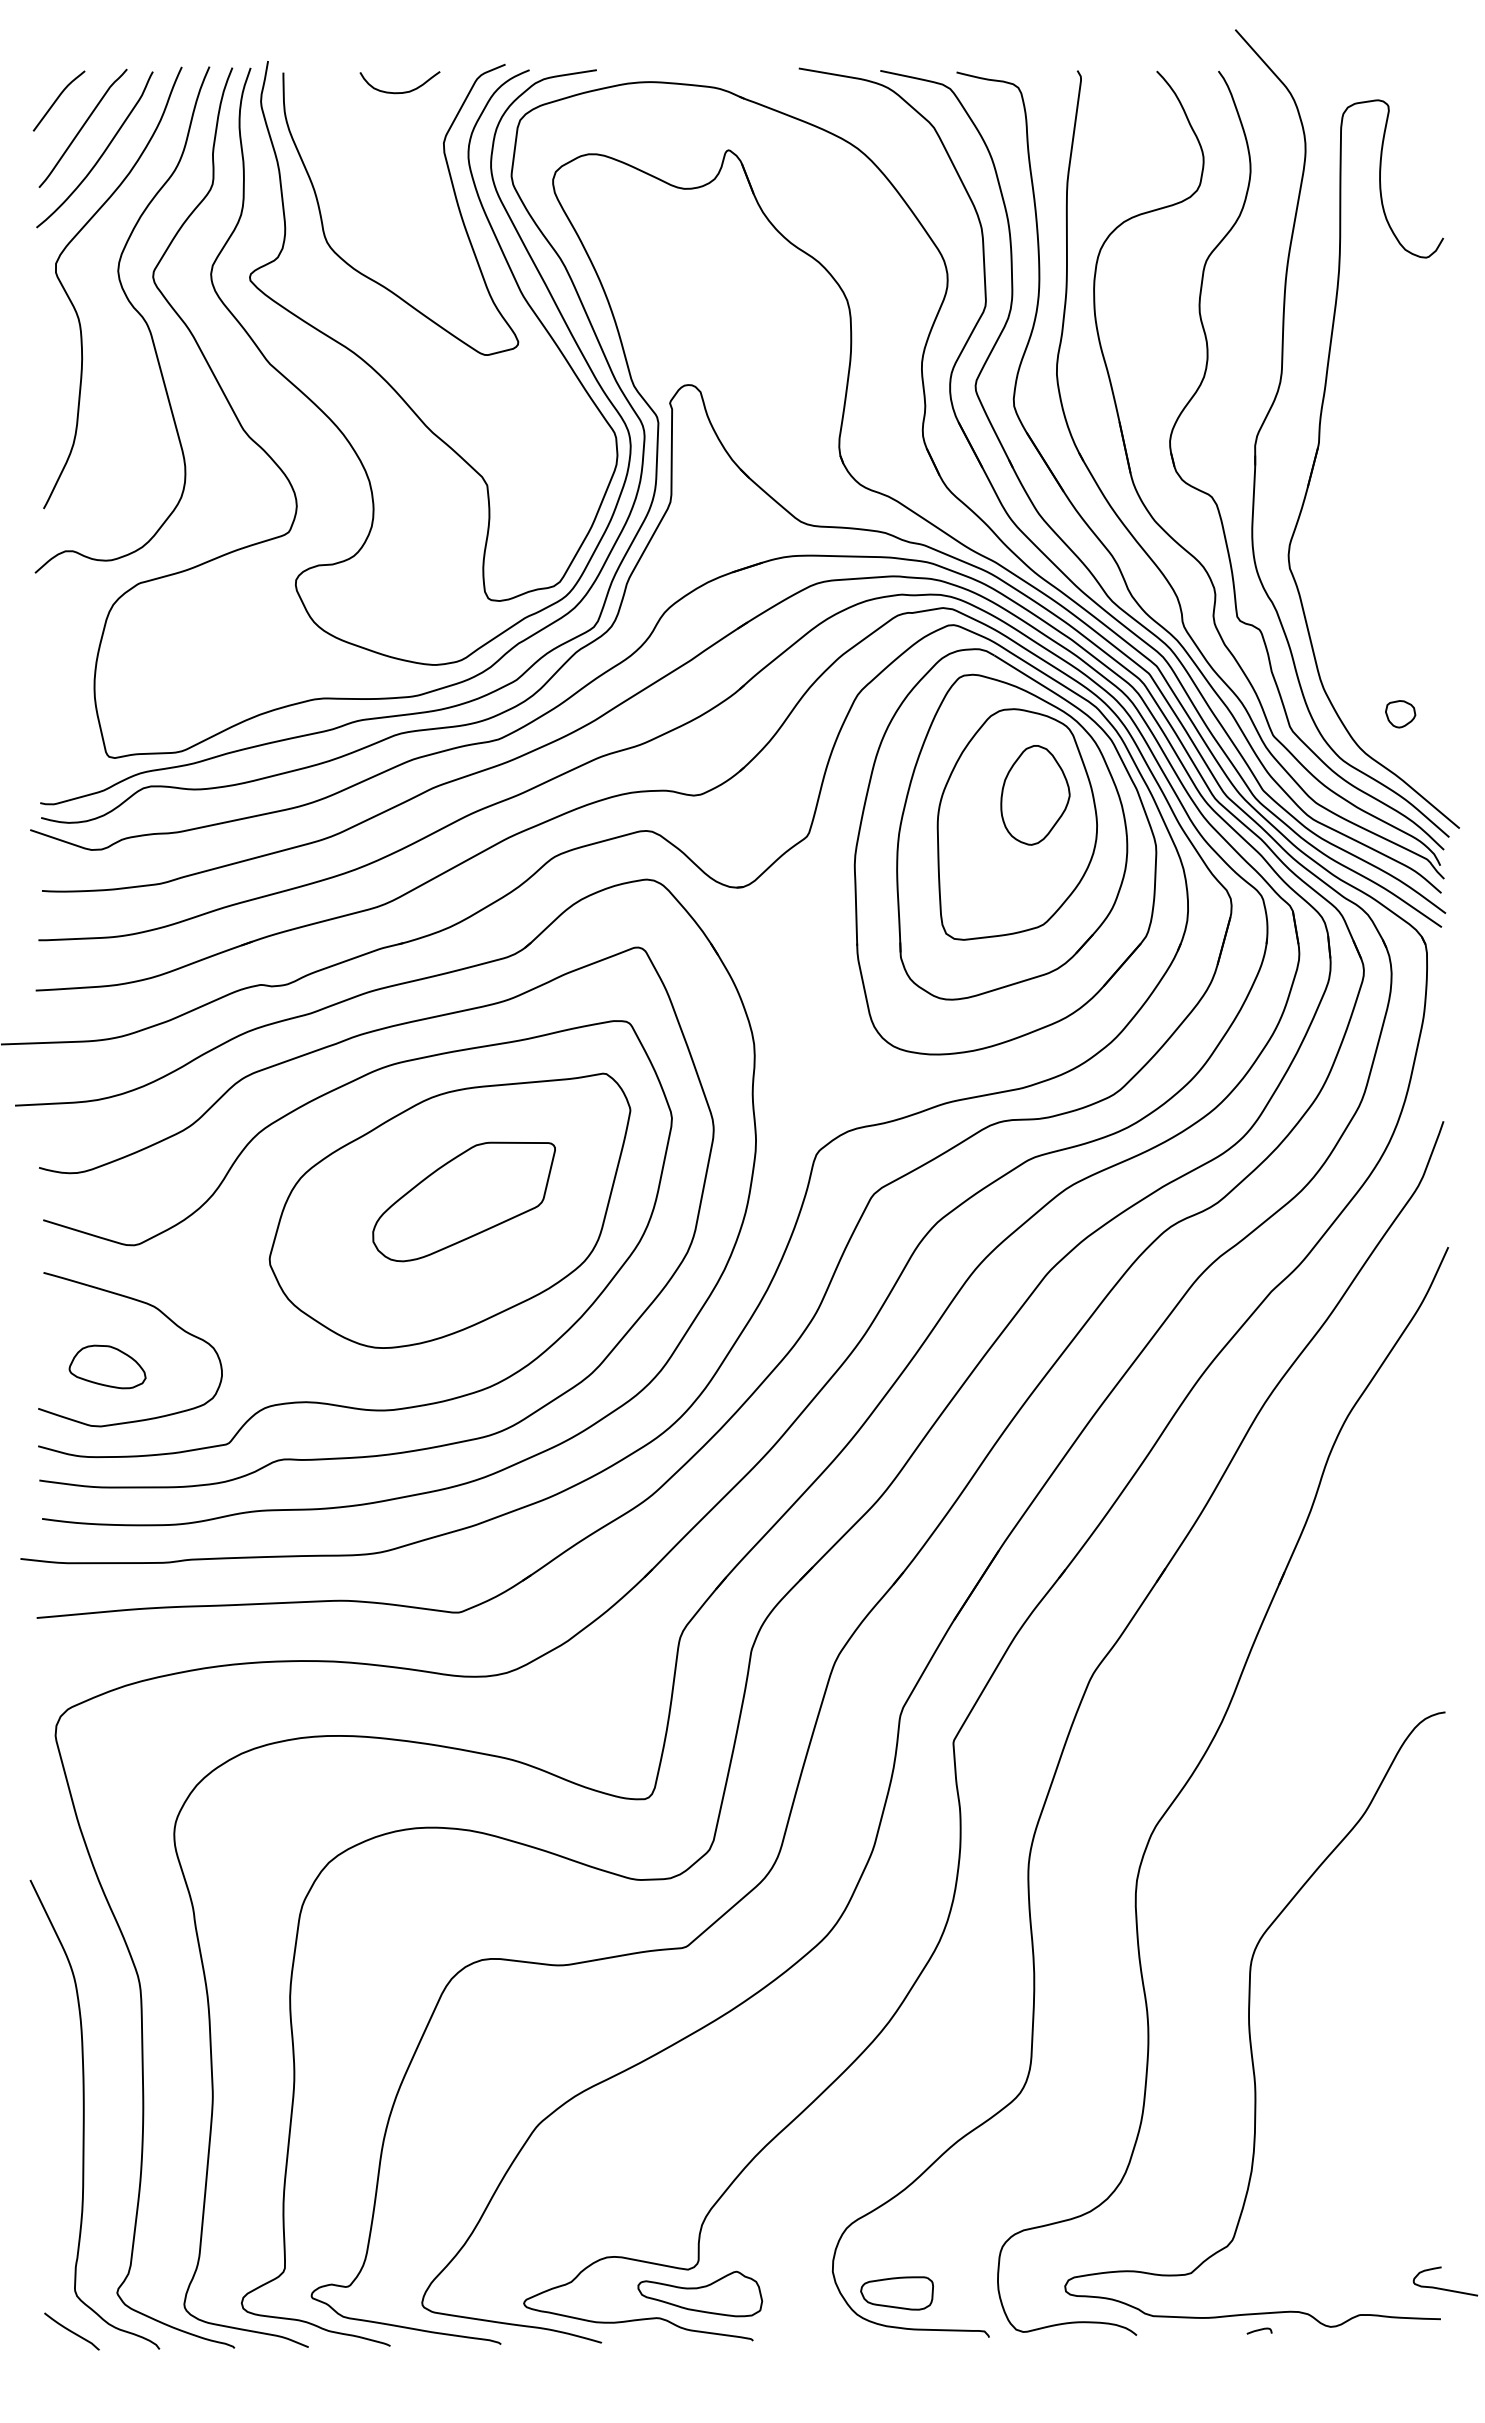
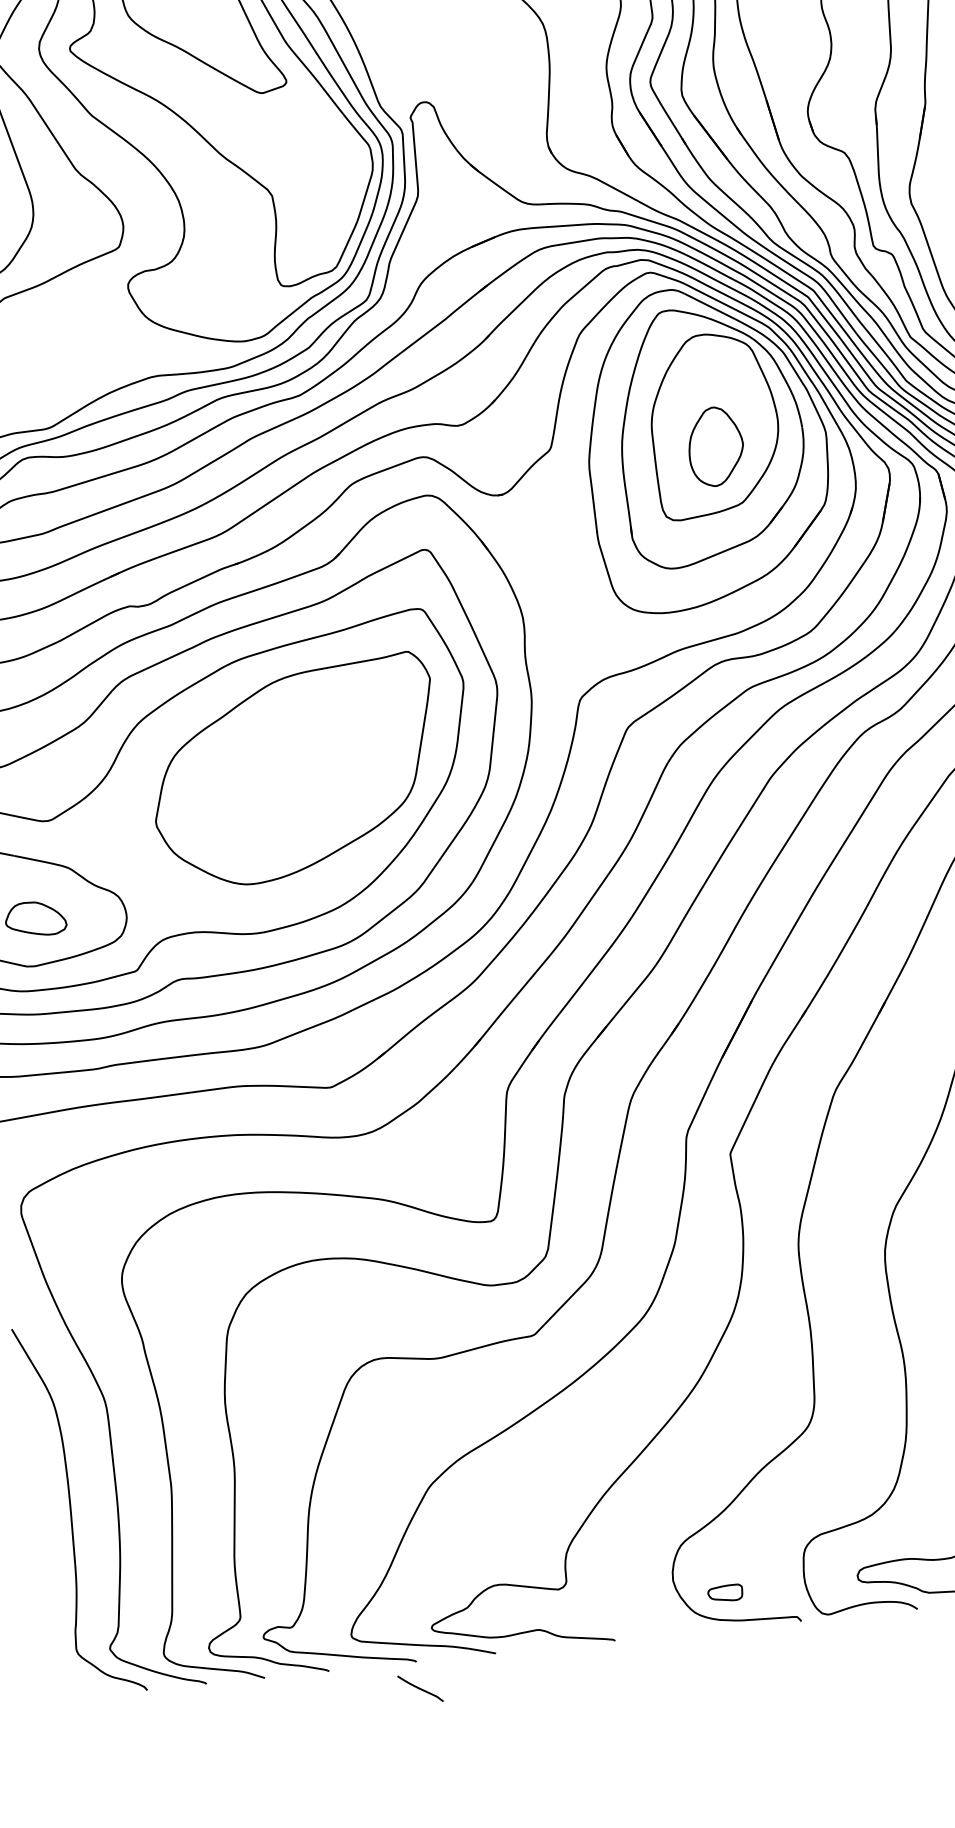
part: (1035, 795) -> (716, 446), moved
part: (463, 1201) -> (304, 762), removed
part: (700, 2293) -> (570, 1607), removed
part: (896, 2293) -> (724, 1593), size x0.6
curve: (71, 2331) -> (420, 1688), moved

